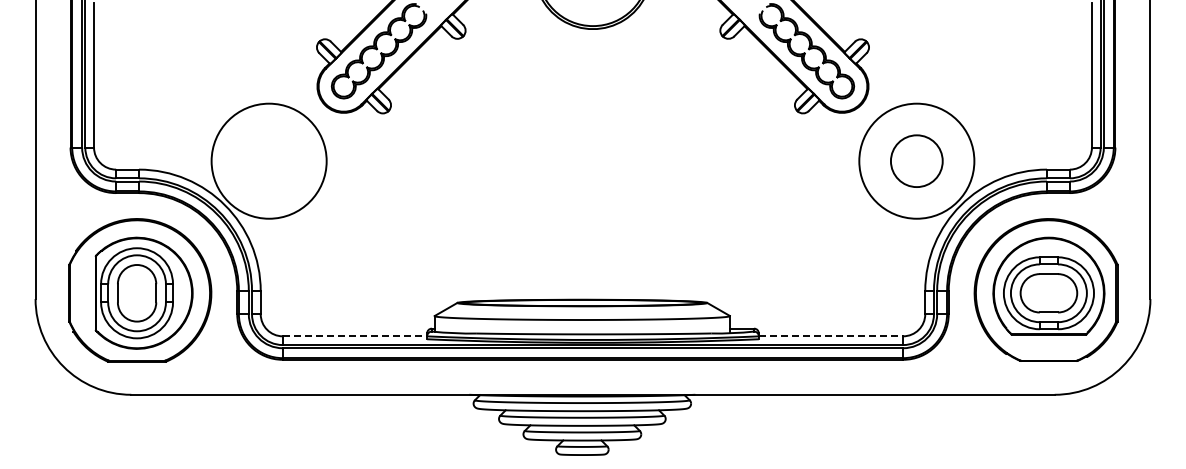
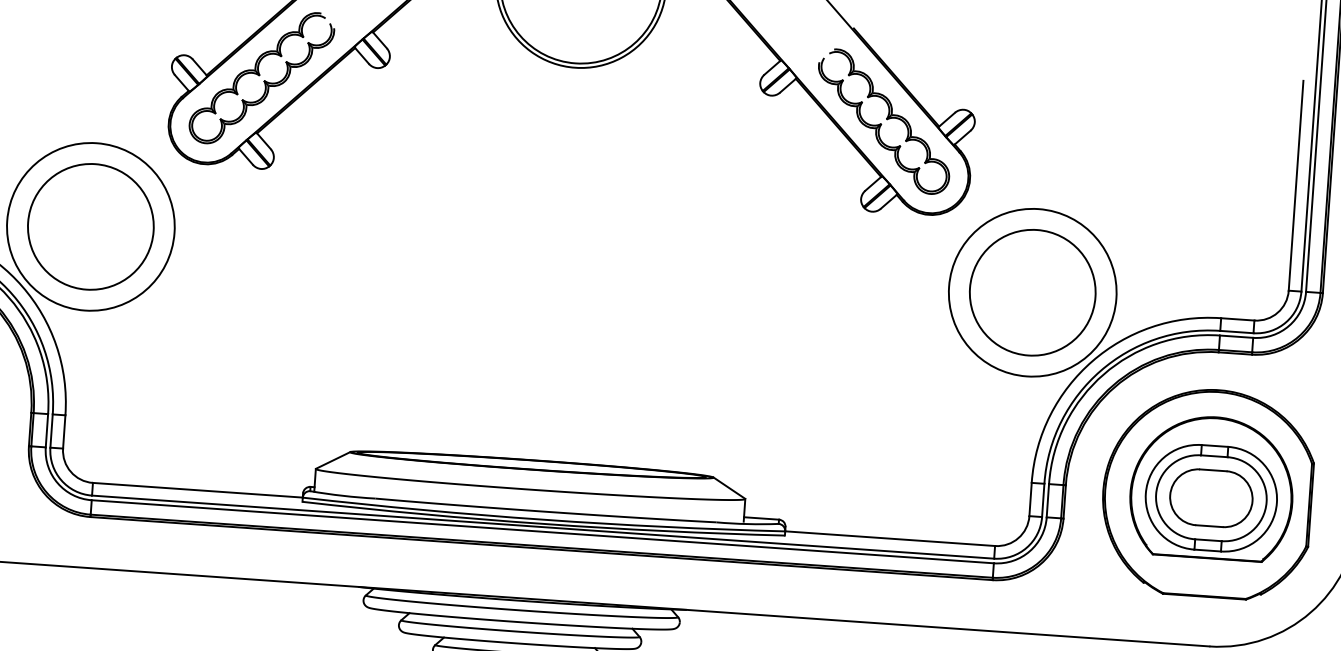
circle: (269, 161) -> (91, 227), added
circle: (916, 161) -> (1032, 293), size x1.67
line: (355, 336) -> (198, 490), dashed -> solid
line: (831, 336) -> (890, 538), dashed -> solid

